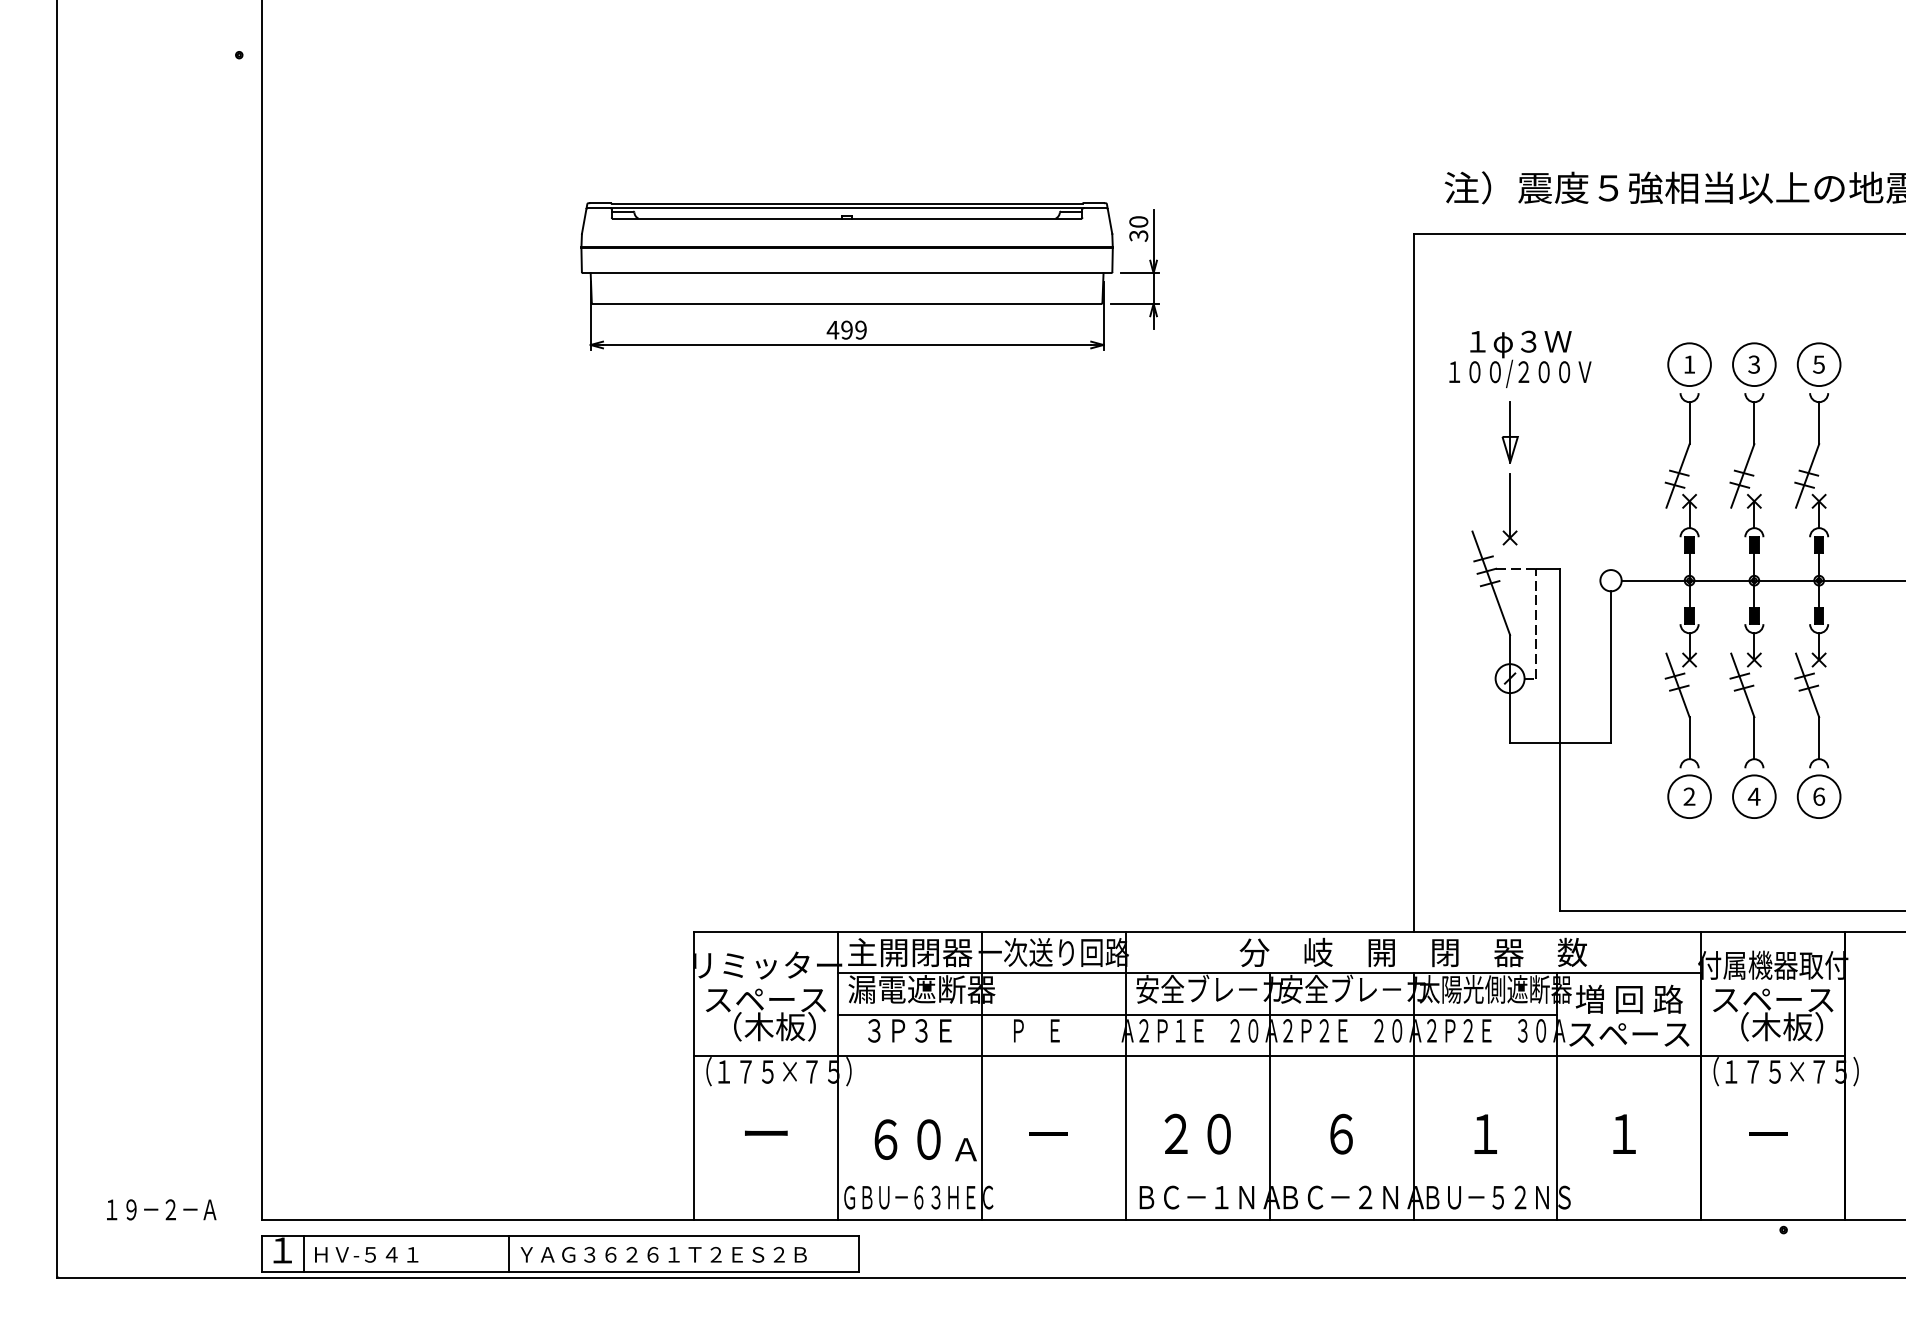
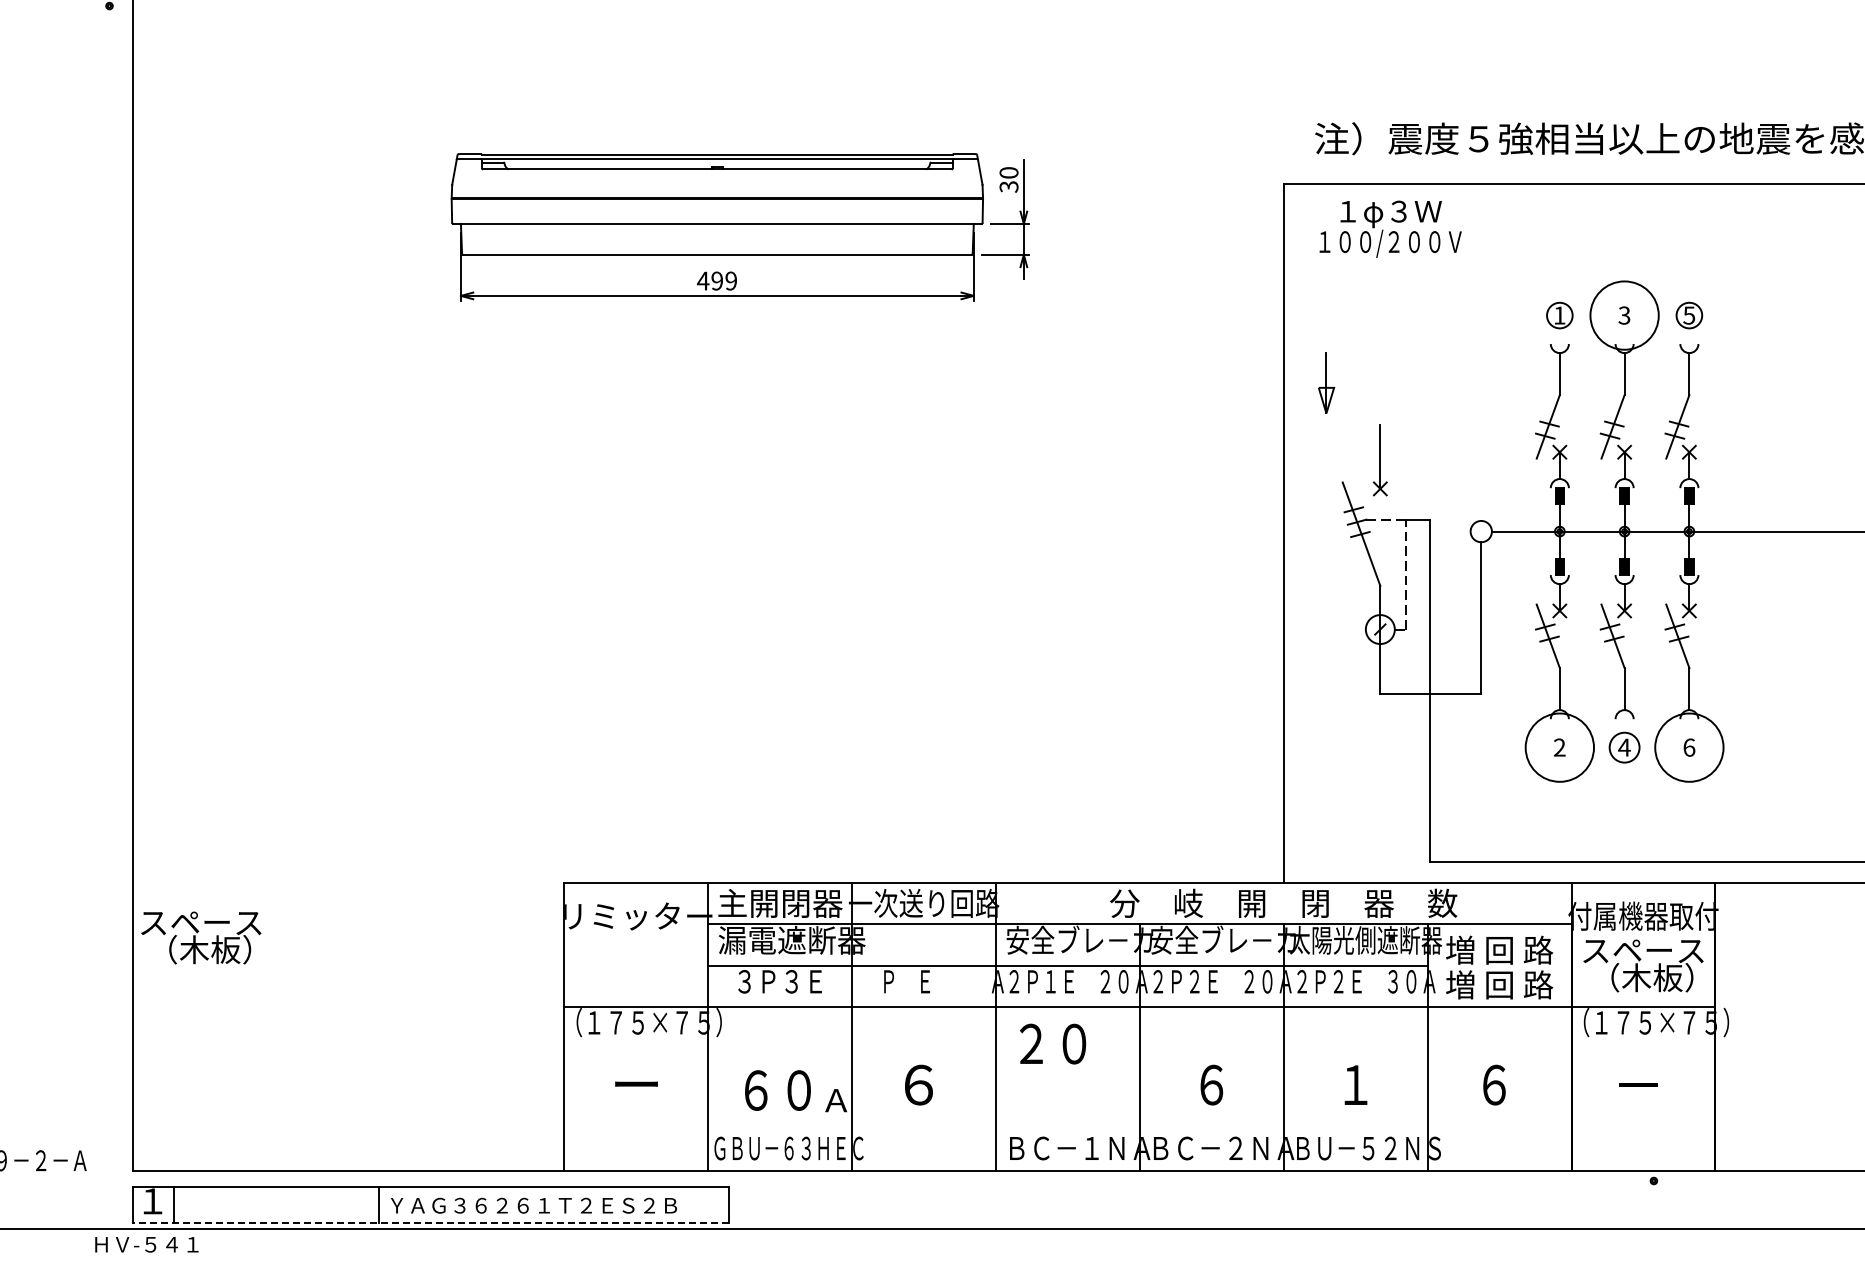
text: (1520, 358) -> (1390, 228), moved
circle: (1689, 364) -> (1559, 315), size x0.6
circle: (1754, 364) -> (1624, 315), size x1.6
circle: (1818, 364) -> (1688, 315), size x0.6
part: (1509, 432) -> (1325, 383), moved
circle: (1689, 796) -> (1559, 747), size x1.6
circle: (1754, 796) -> (1624, 747), size x0.7
circle: (1818, 796) -> (1688, 747), size x1.6
text: (766, 1014) -> (201, 937), moved
text: (1629, 1033) -> (1499, 984), スペース -> 増 回 路
text: (1048, 1133) -> (918, 1084), － -> ６
text: (1197, 1133) -> (1052, 1043), moved
text: (1624, 1133) -> (1494, 1084), １ -> ６
text: (366, 1254) -> (146, 1244), moved
line: (559, 1271) -> (429, 1222), solid -> dashed

